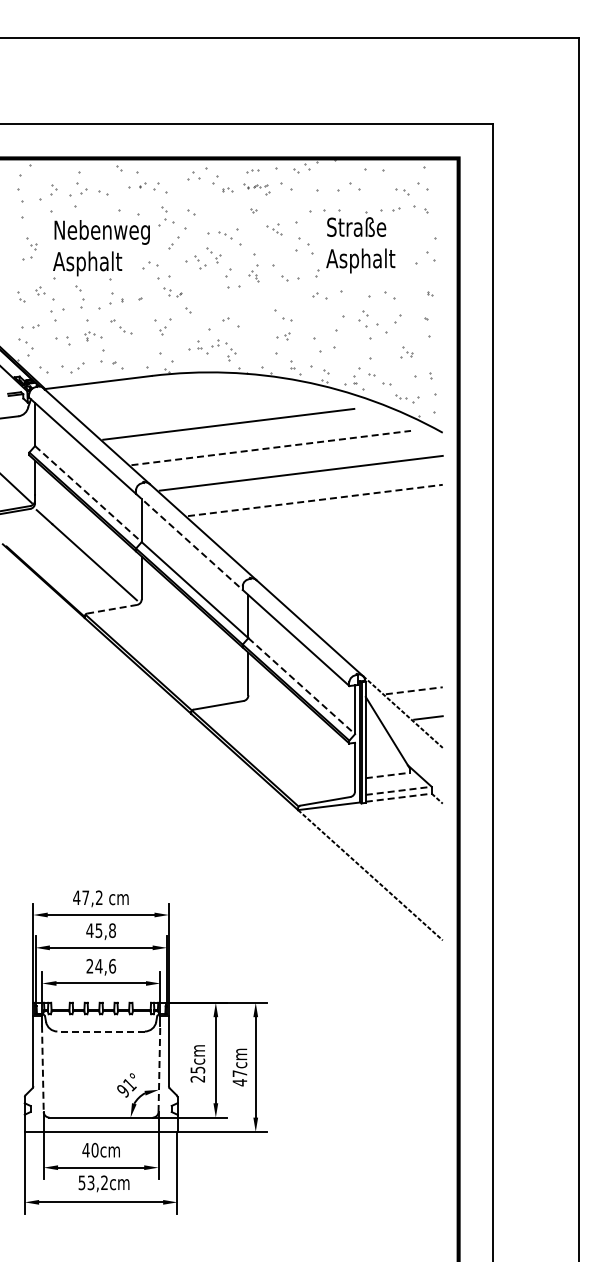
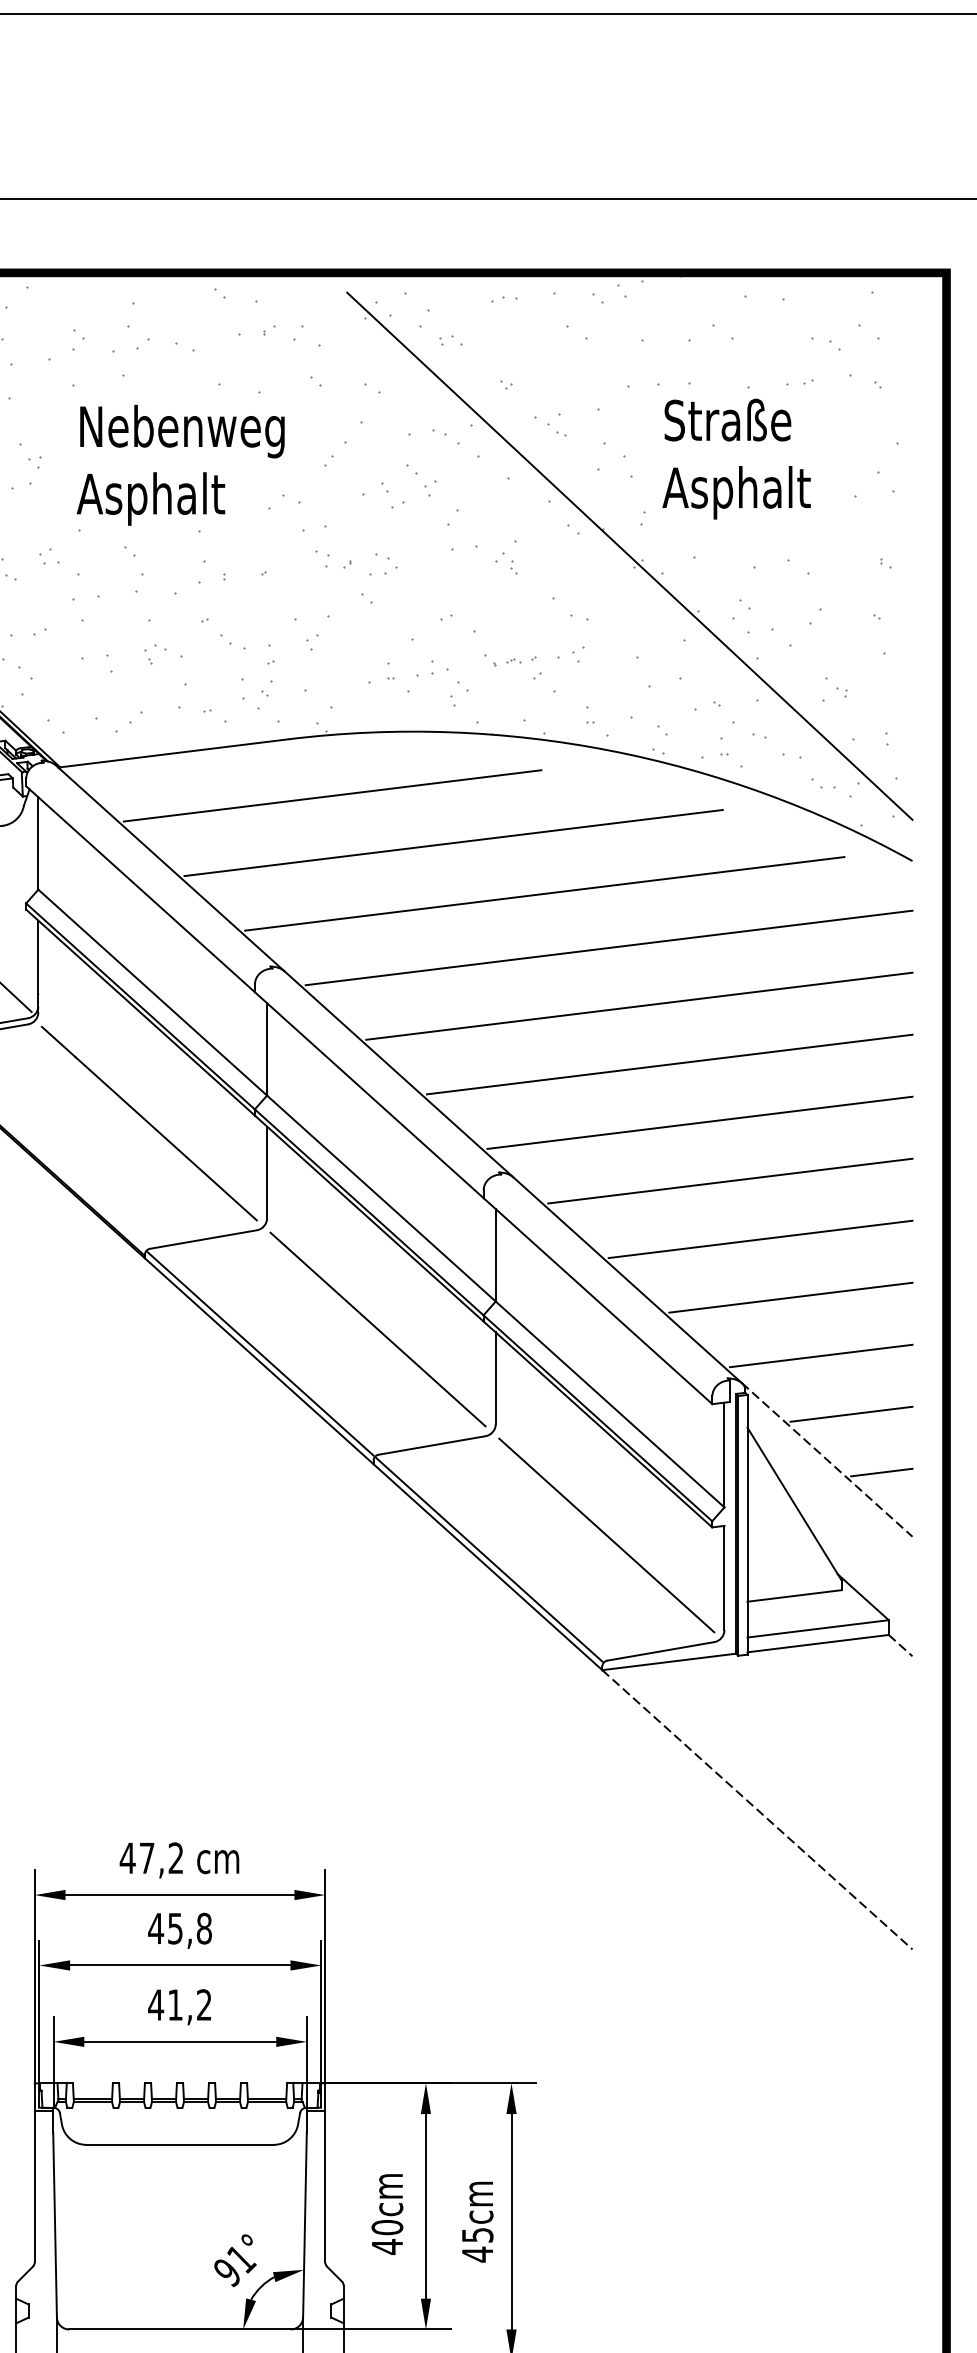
part: (256, 189) -> (513, 667), moved
part: (390, 209) -> (800, 382), size x0.62
part: (166, 222) -> (320, 410), removed
part: (253, 273) -> (506, 558), moved
line: (310, 290) -> (628, 556), added
part: (196, 294) -> (384, 564), added
part: (137, 346) -> (257, 676), added
part: (347, 360) -> (708, 706), added
line: (171, 402) -> (330, 796), added
line: (271, 448) -> (545, 894), dashed -> solid
line: (88, 494) -> (152, 993), dashed -> solid
line: (315, 500) -> (639, 1006), dashed -> solid
line: (329, 527) -> (669, 1064), added
line: (189, 541) -> (369, 1094), dashed -> solid
line: (343, 554) -> (699, 1122), added
line: (357, 581) -> (729, 1179), added
line: (371, 608) -> (759, 1237), added
line: (112, 609) -> (204, 1240), dashed -> solid
line: (385, 636) -> (789, 1297), added
line: (193, 651) -> (378, 1330), added
line: (399, 663) -> (819, 1355), added
line: (301, 686) -> (609, 1405), dashed -> solid
line: (414, 690) -> (851, 1413), dashed -> solid
line: (300, 747) -> (607, 1535), added
line: (388, 775) -> (796, 1595), dashed -> solid
line: (399, 790) -> (819, 1628), dashed -> solid
line: (399, 797) -> (819, 1643), dashed -> solid
text: (101, 965) -> (180, 2003), 24,6 -> 41,2
line: (101, 1031) -> (180, 2144), dashed -> solid
line: (159, 1068) -> (305, 2224), dashed -> solid
line: (42, 1069) -> (54, 2226), dashed -> solid
text: (239, 1073) -> (476, 2234), 47cm -> 45cm
text: (197, 1074) -> (386, 2237), 25cm -> 40cm

